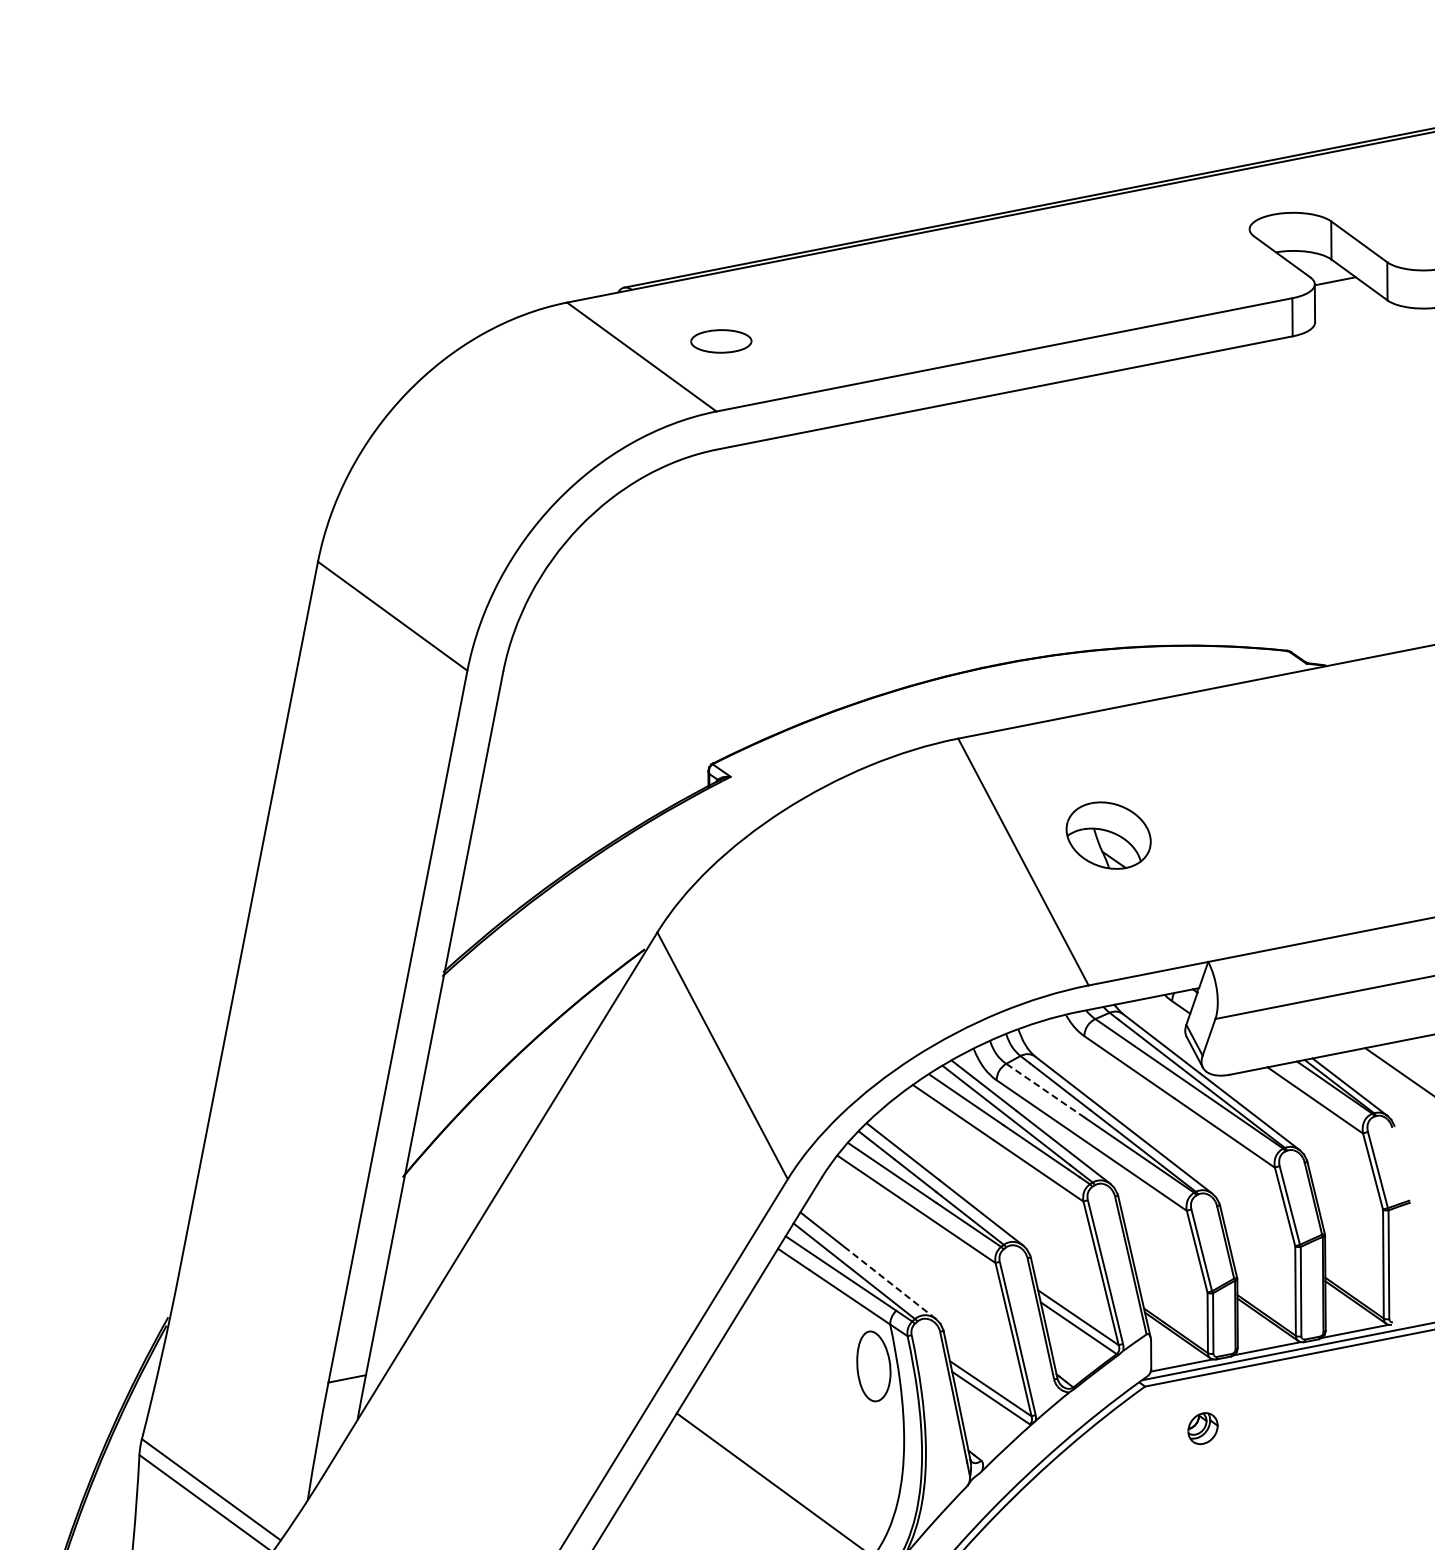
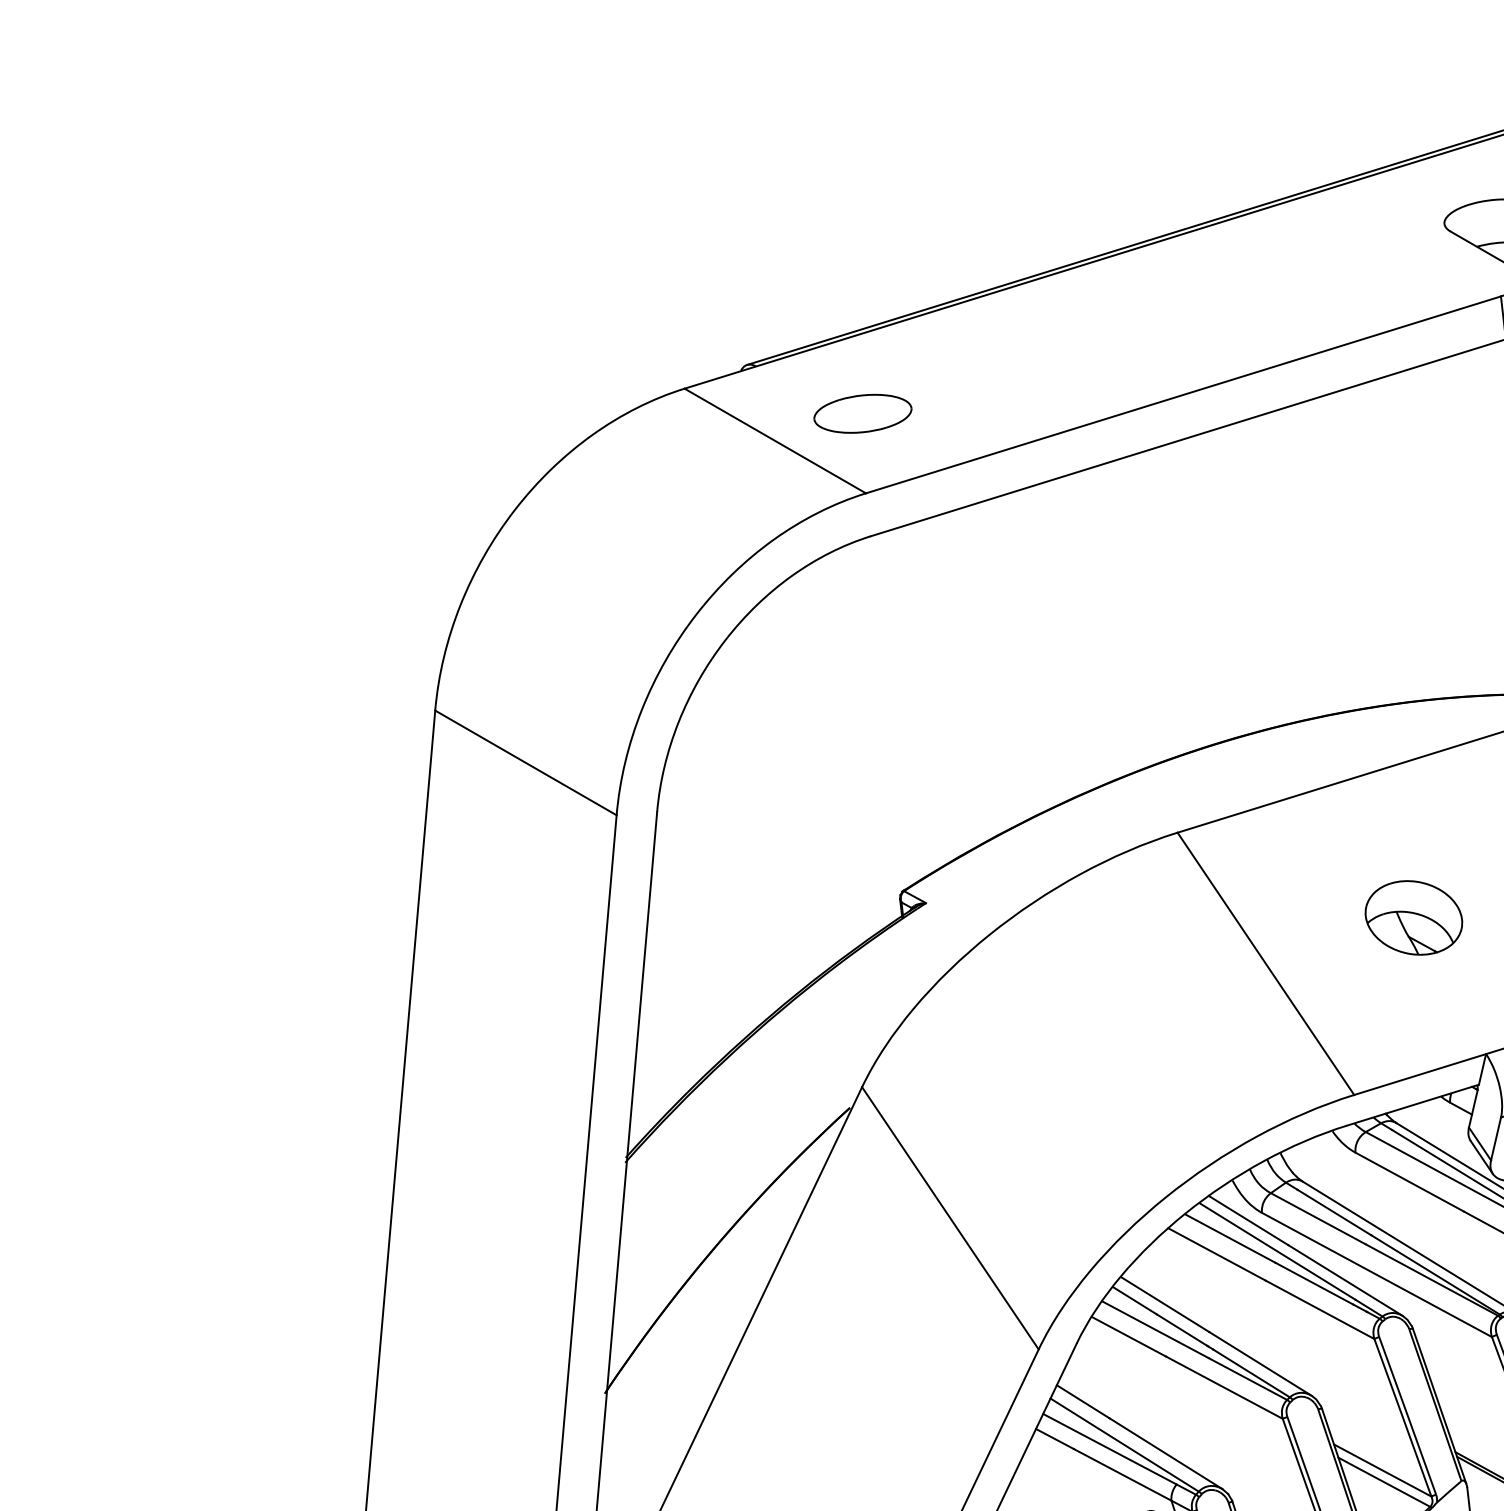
part: (721, 341) -> (863, 413), size x1.43
part: (1108, 835) -> (1413, 917), moved
line: (1045, 1090) -> (1318, 1218), dashed -> solid
line: (889, 1282) -> (1165, 1453), dashed -> solid

